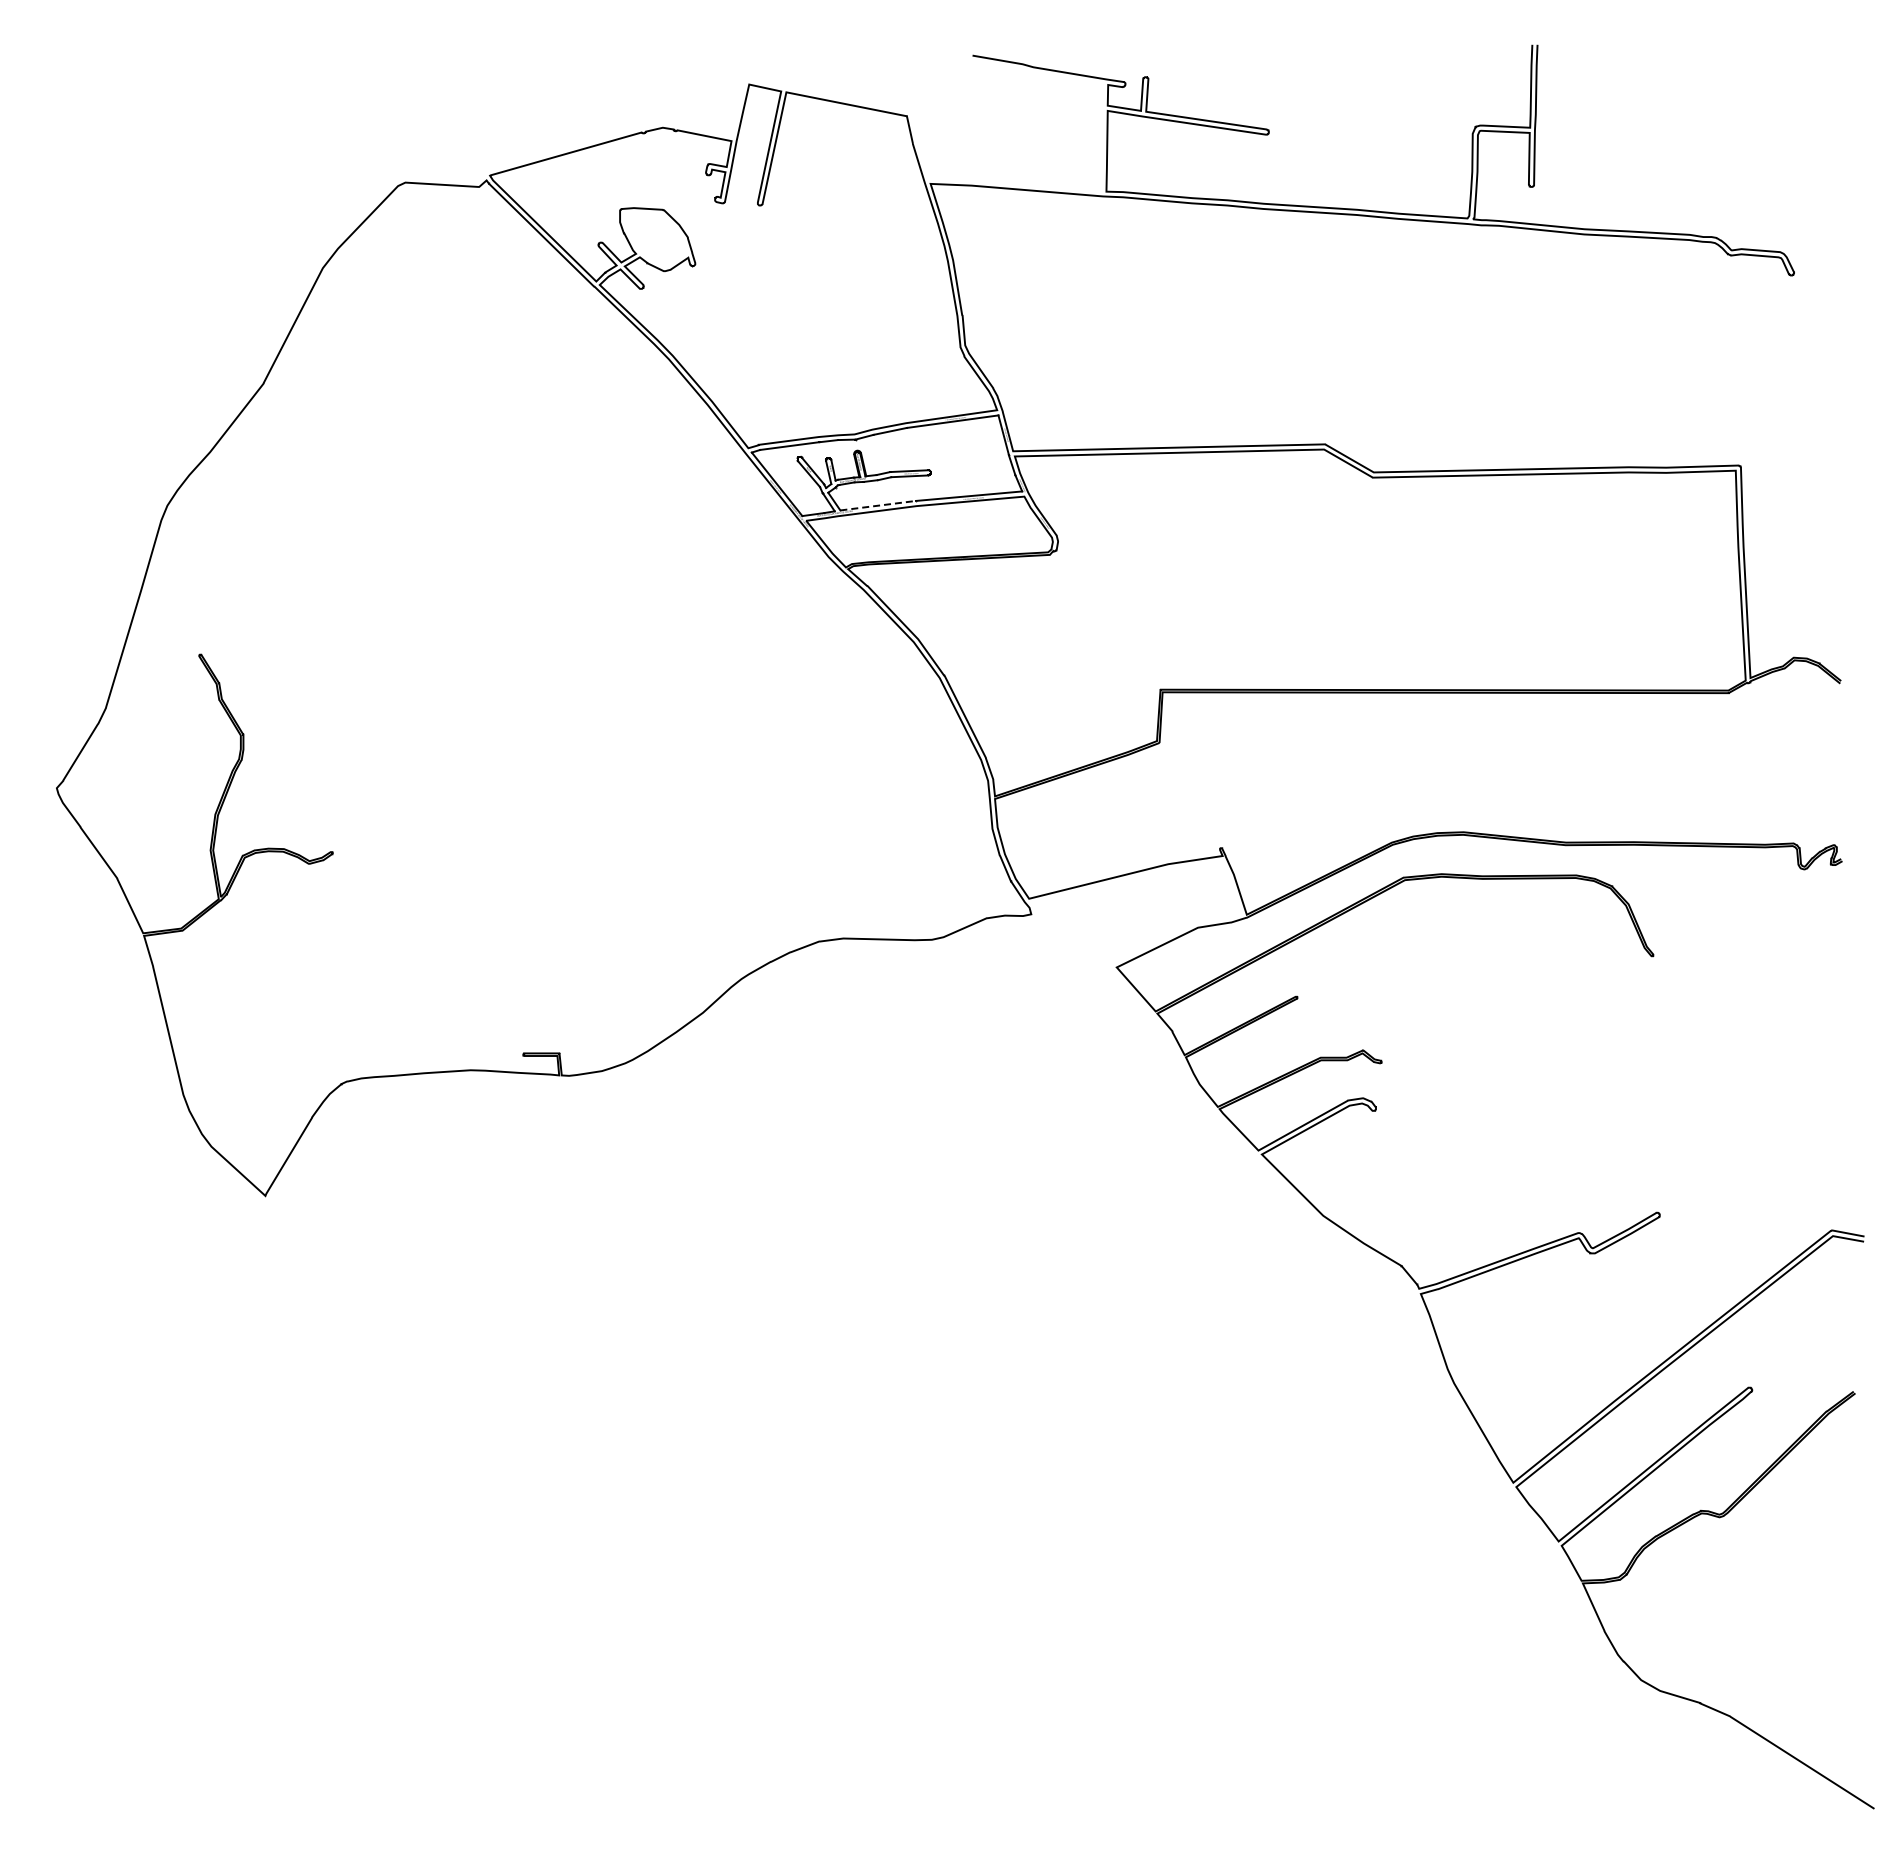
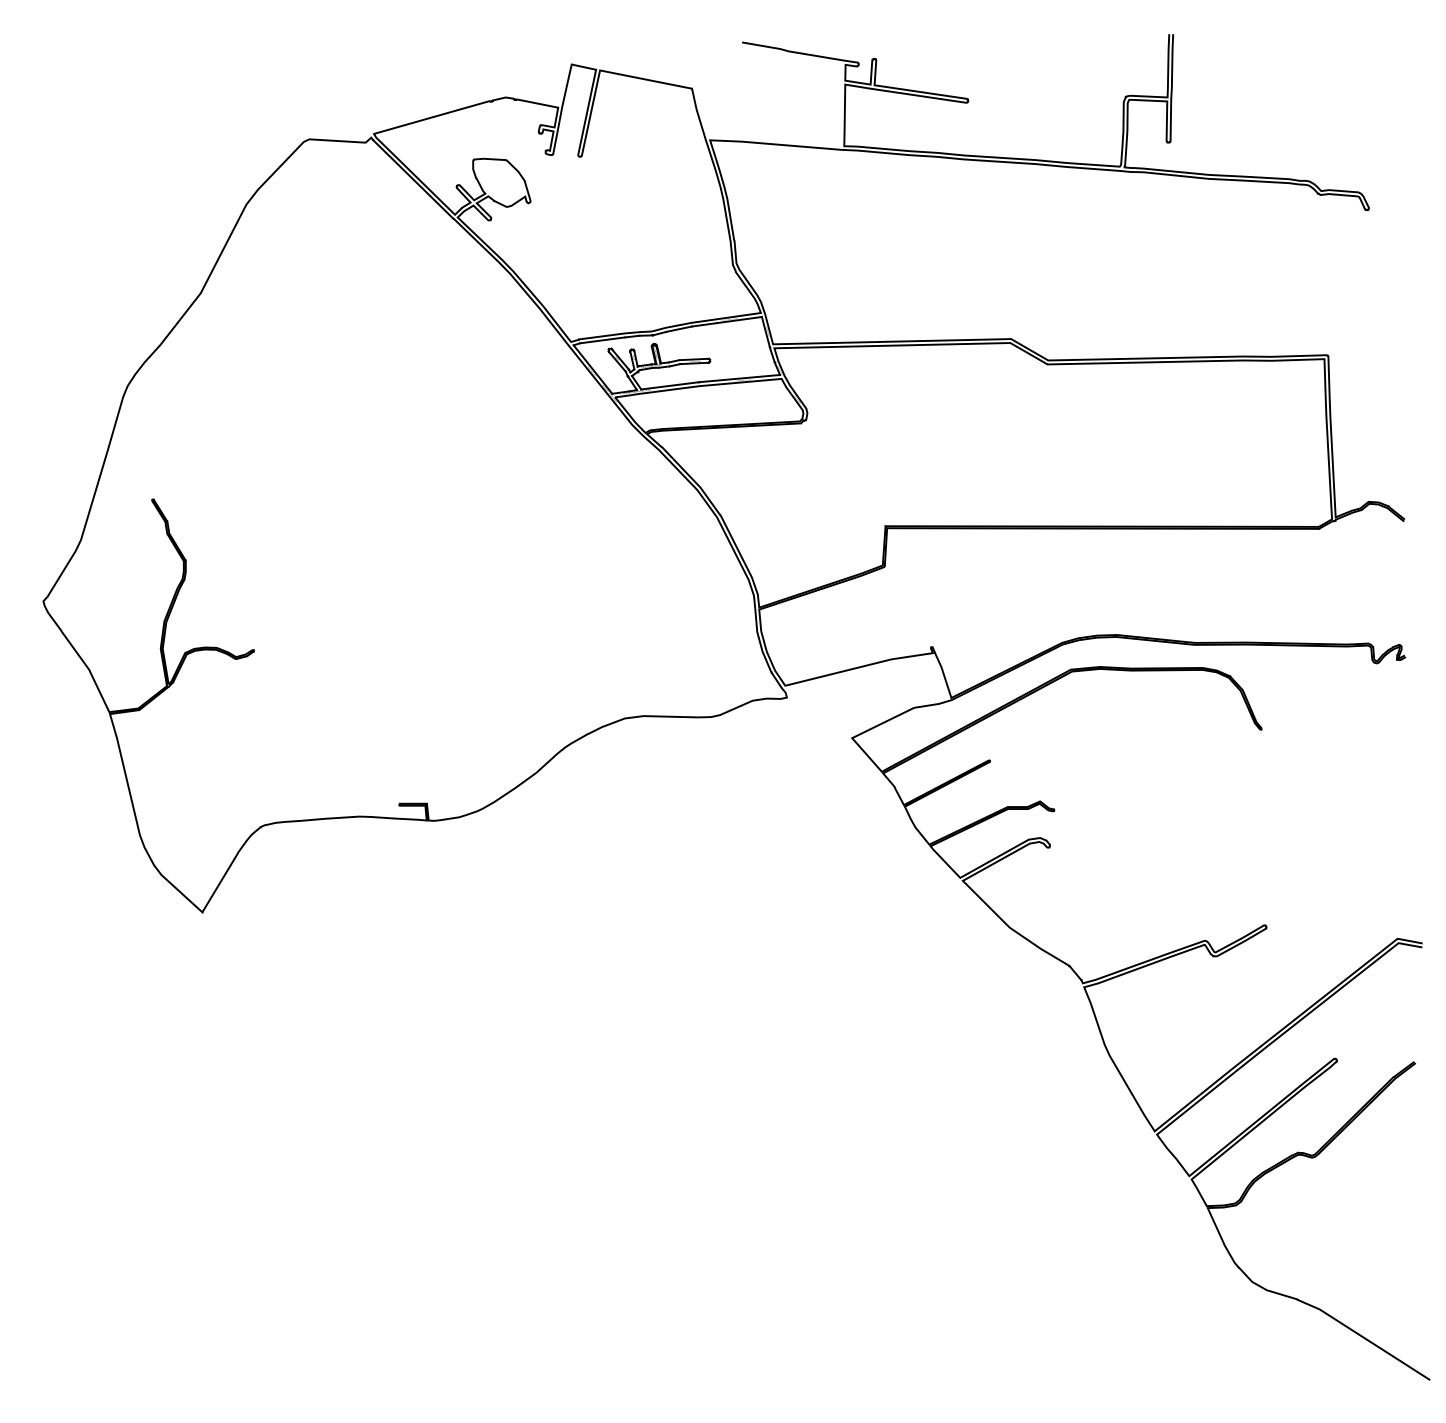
line: (878, 505) -> (670, 385), dashed -> solid

